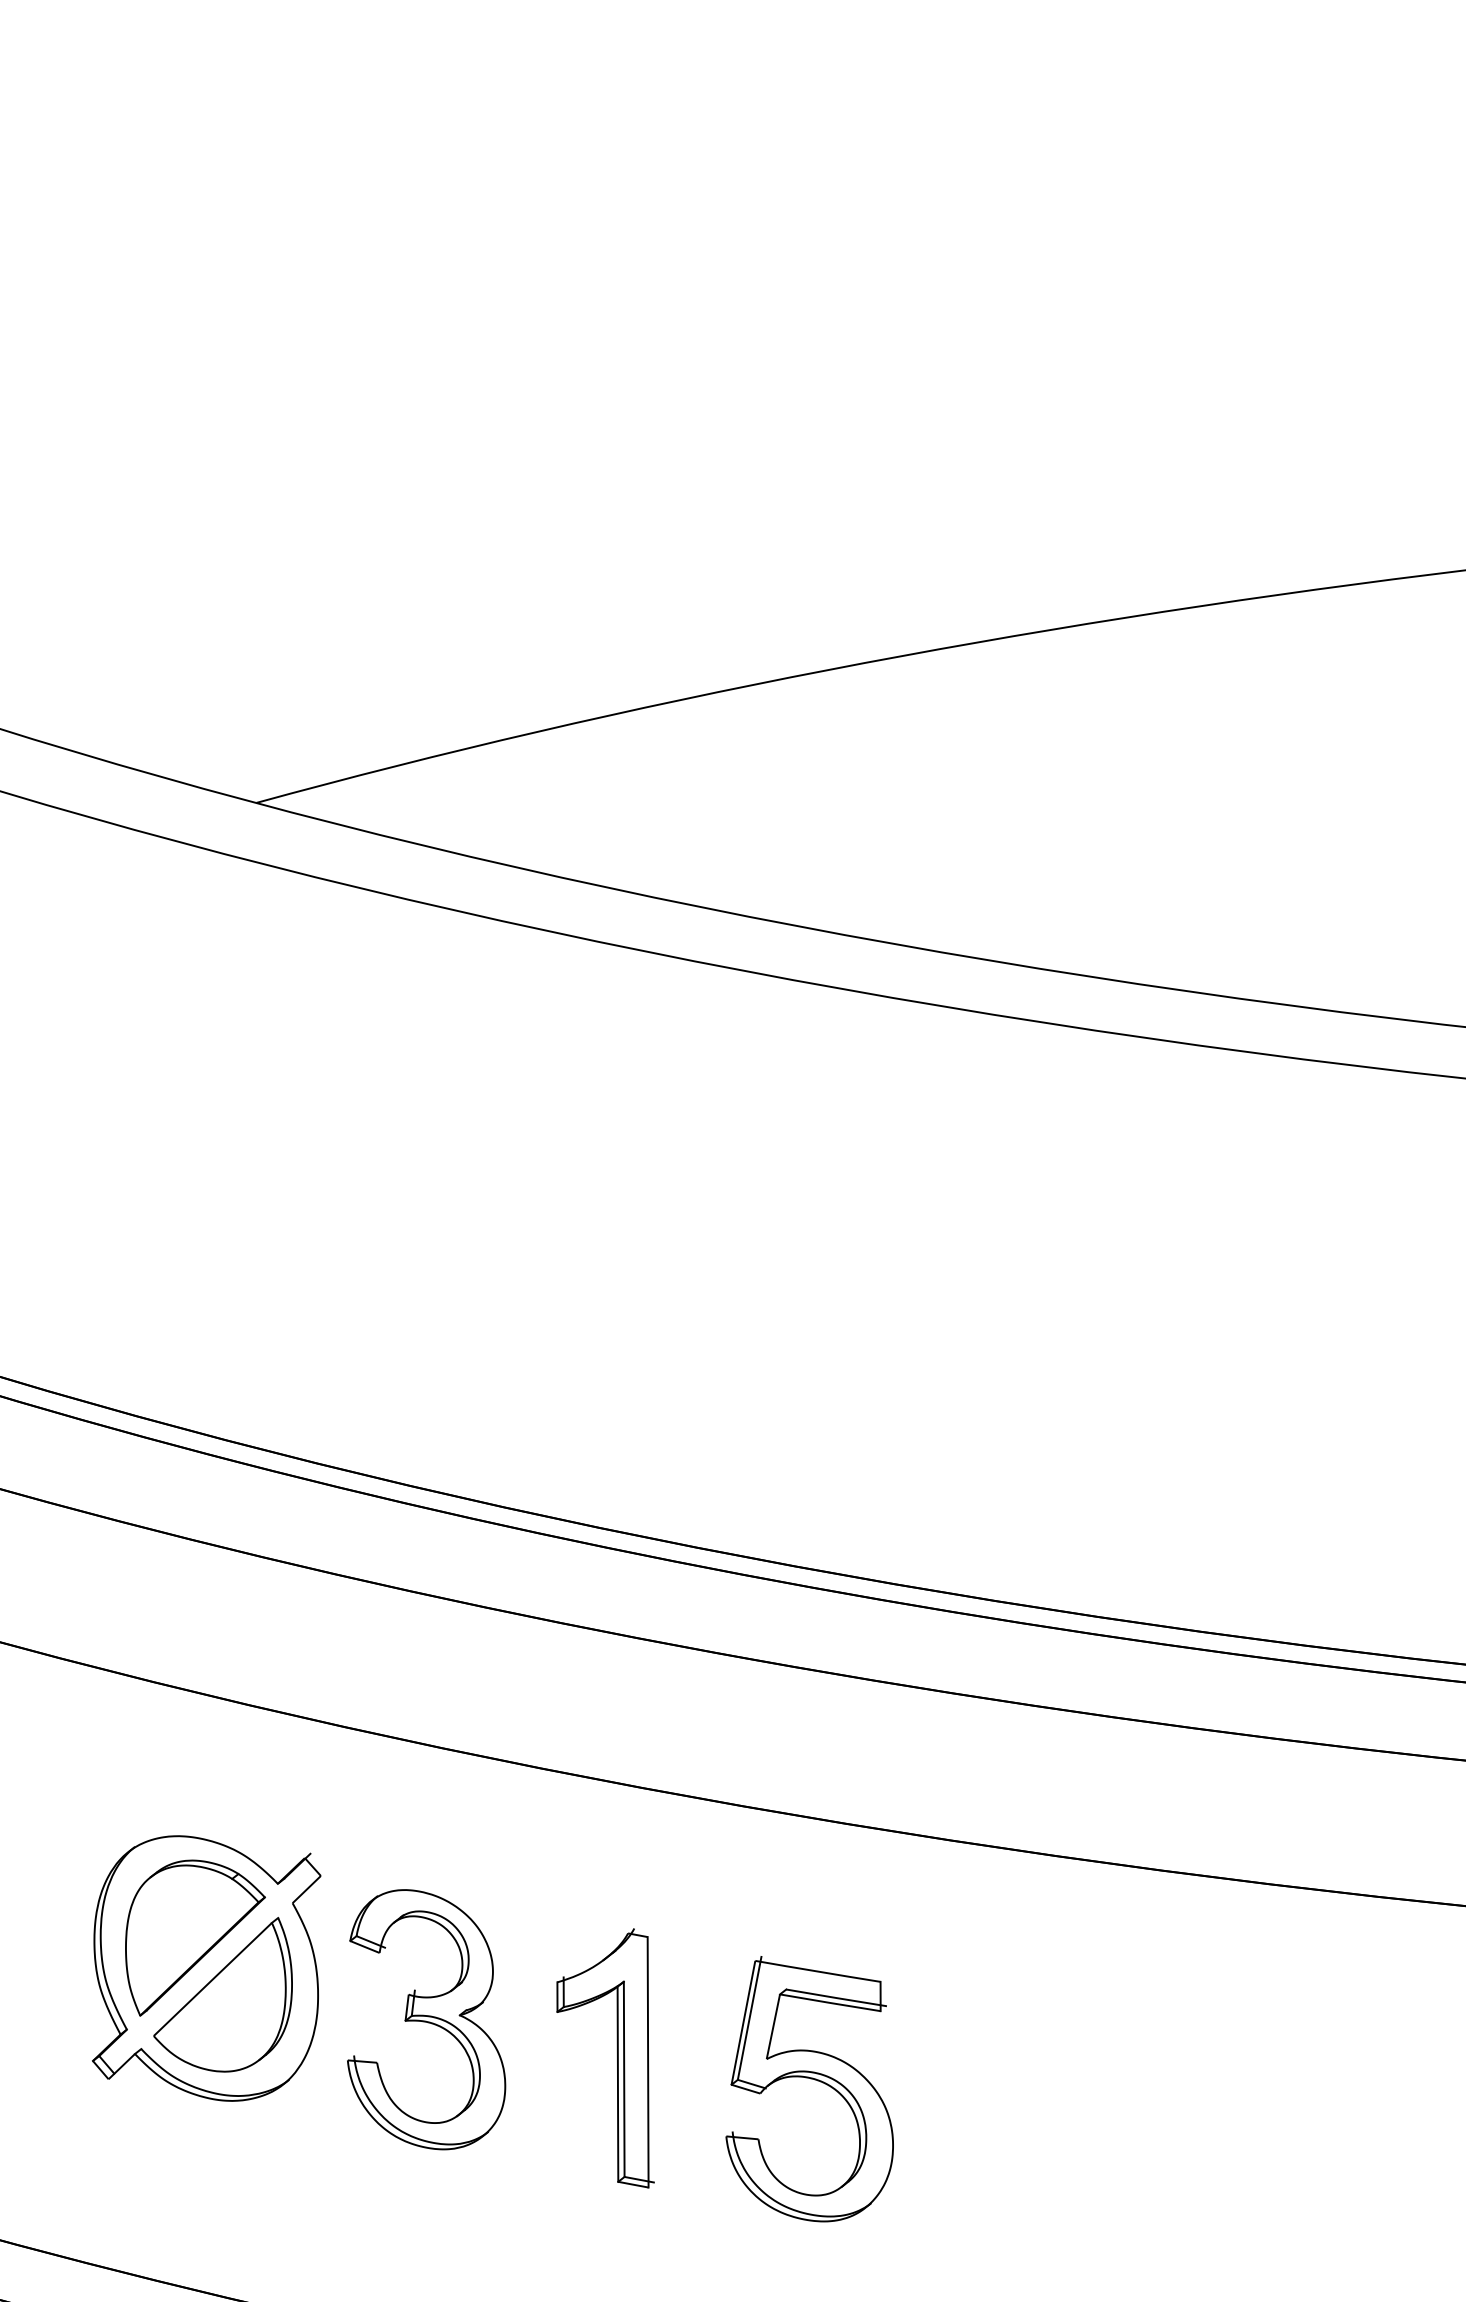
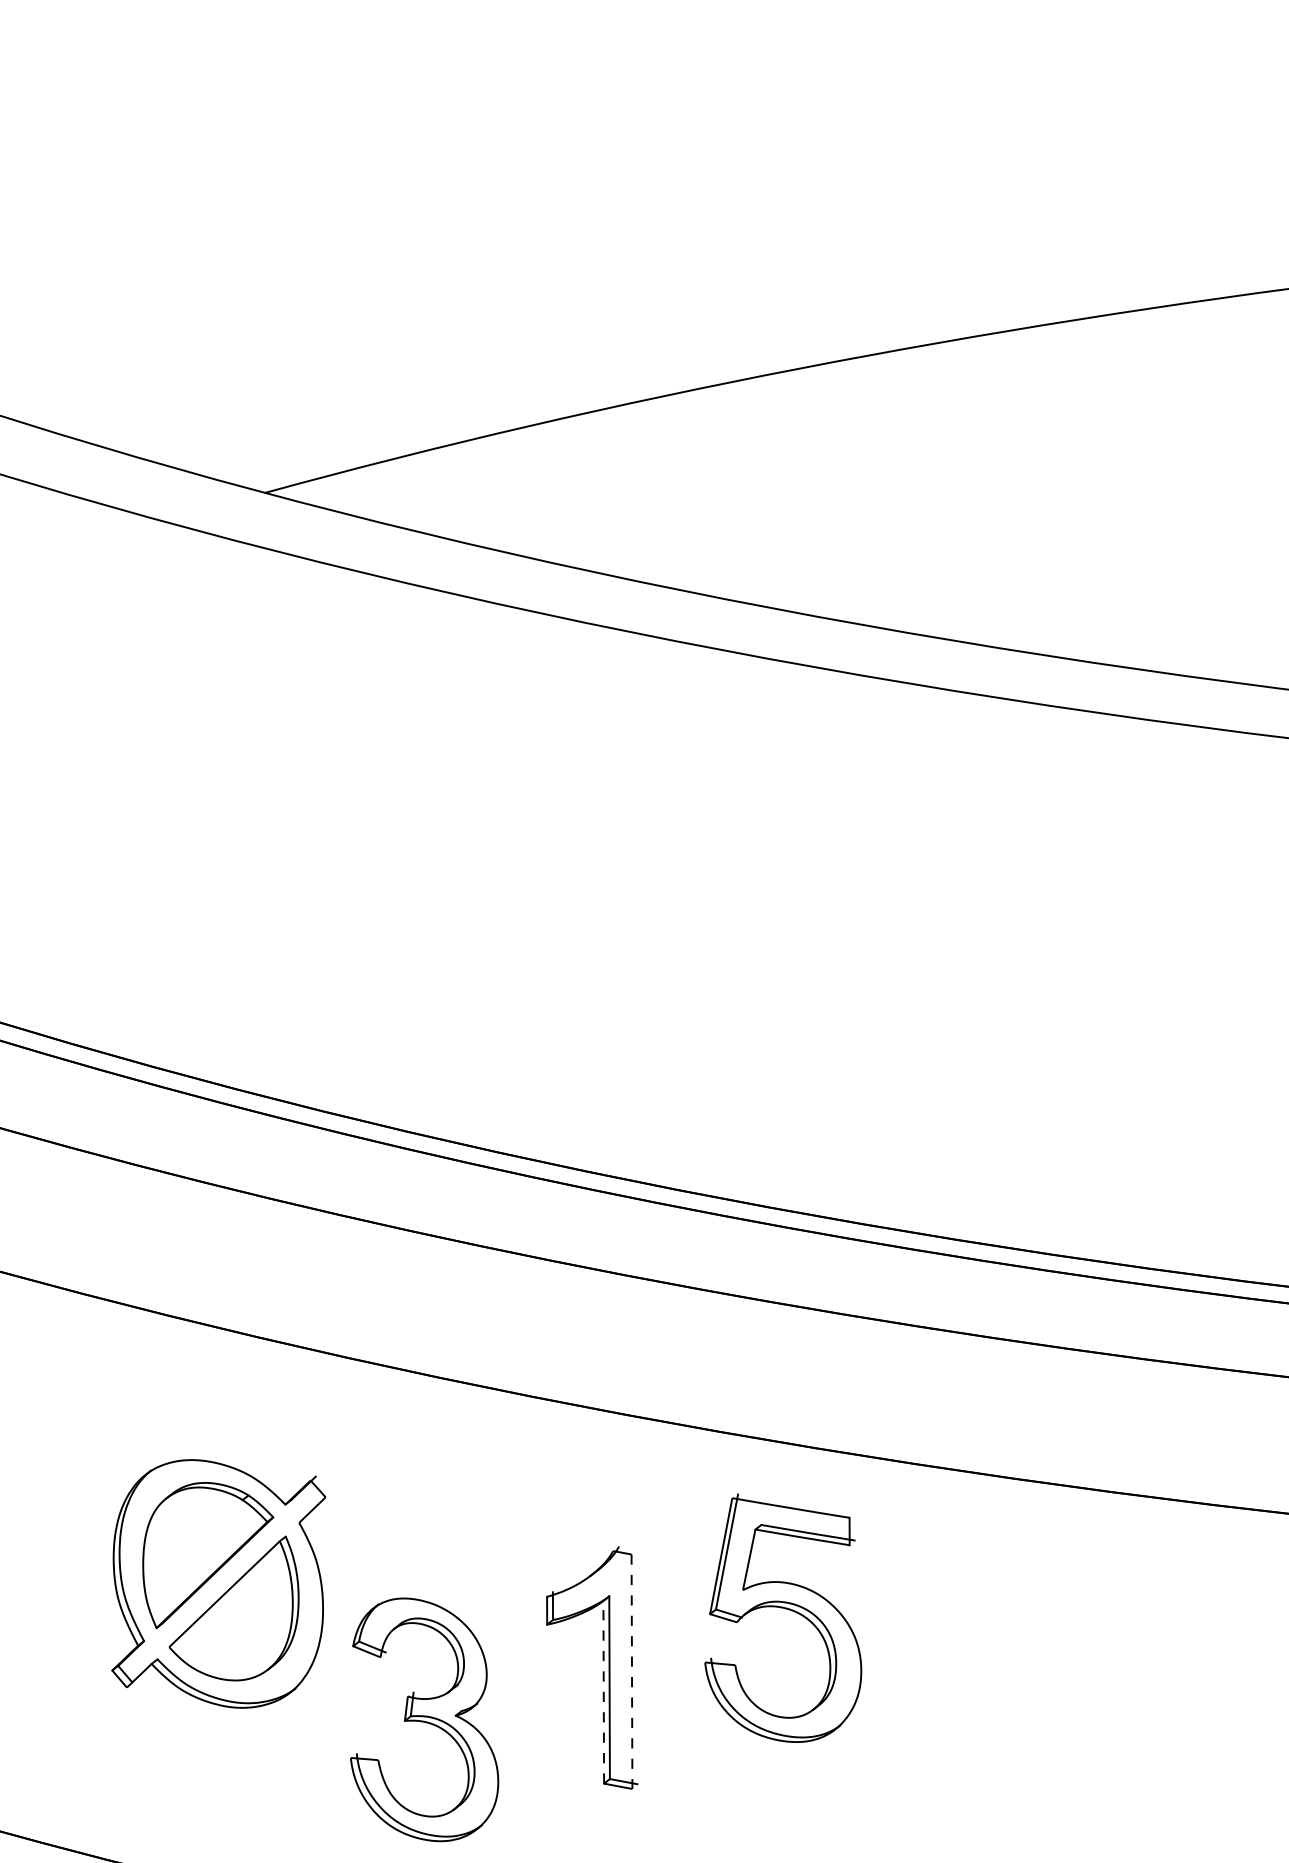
part: (426, 2019) -> (424, 1719), moved
line: (648, 2062) -> (632, 1671), solid -> dashed
part: (810, 2079) -> (783, 1609), moved
line: (617, 2084) -> (603, 1692), solid -> dashed

